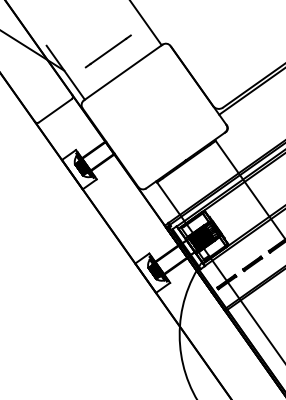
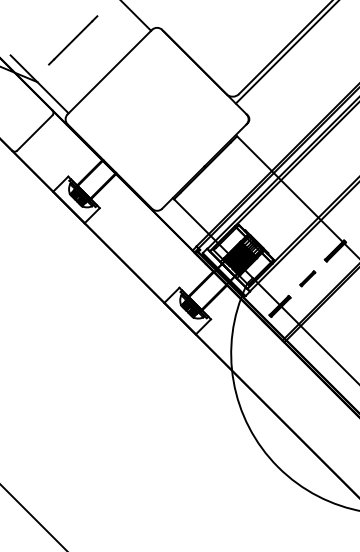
line: (108, 51) -> (73, 40), moved
part: (252, 263) -> (307, 278), size x0.7

